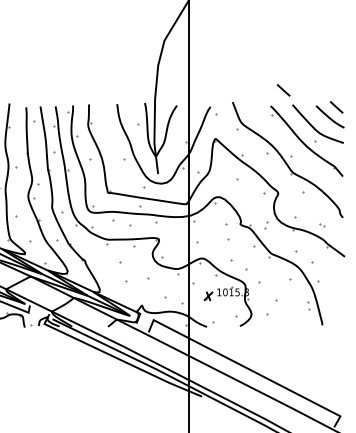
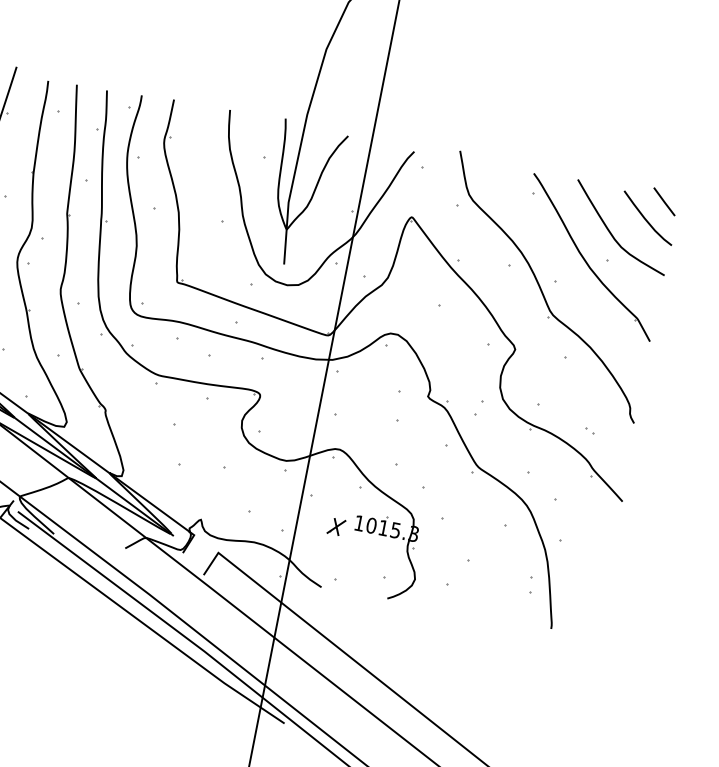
line: (283, 90) -> (565, 147), removed

